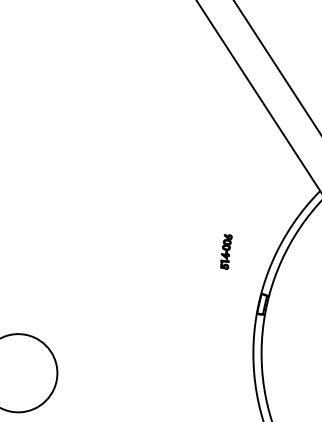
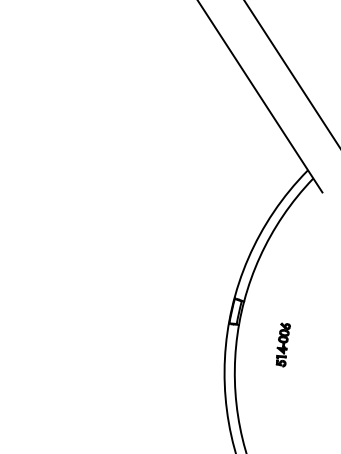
part: (226, 251) -> (283, 344), moved

